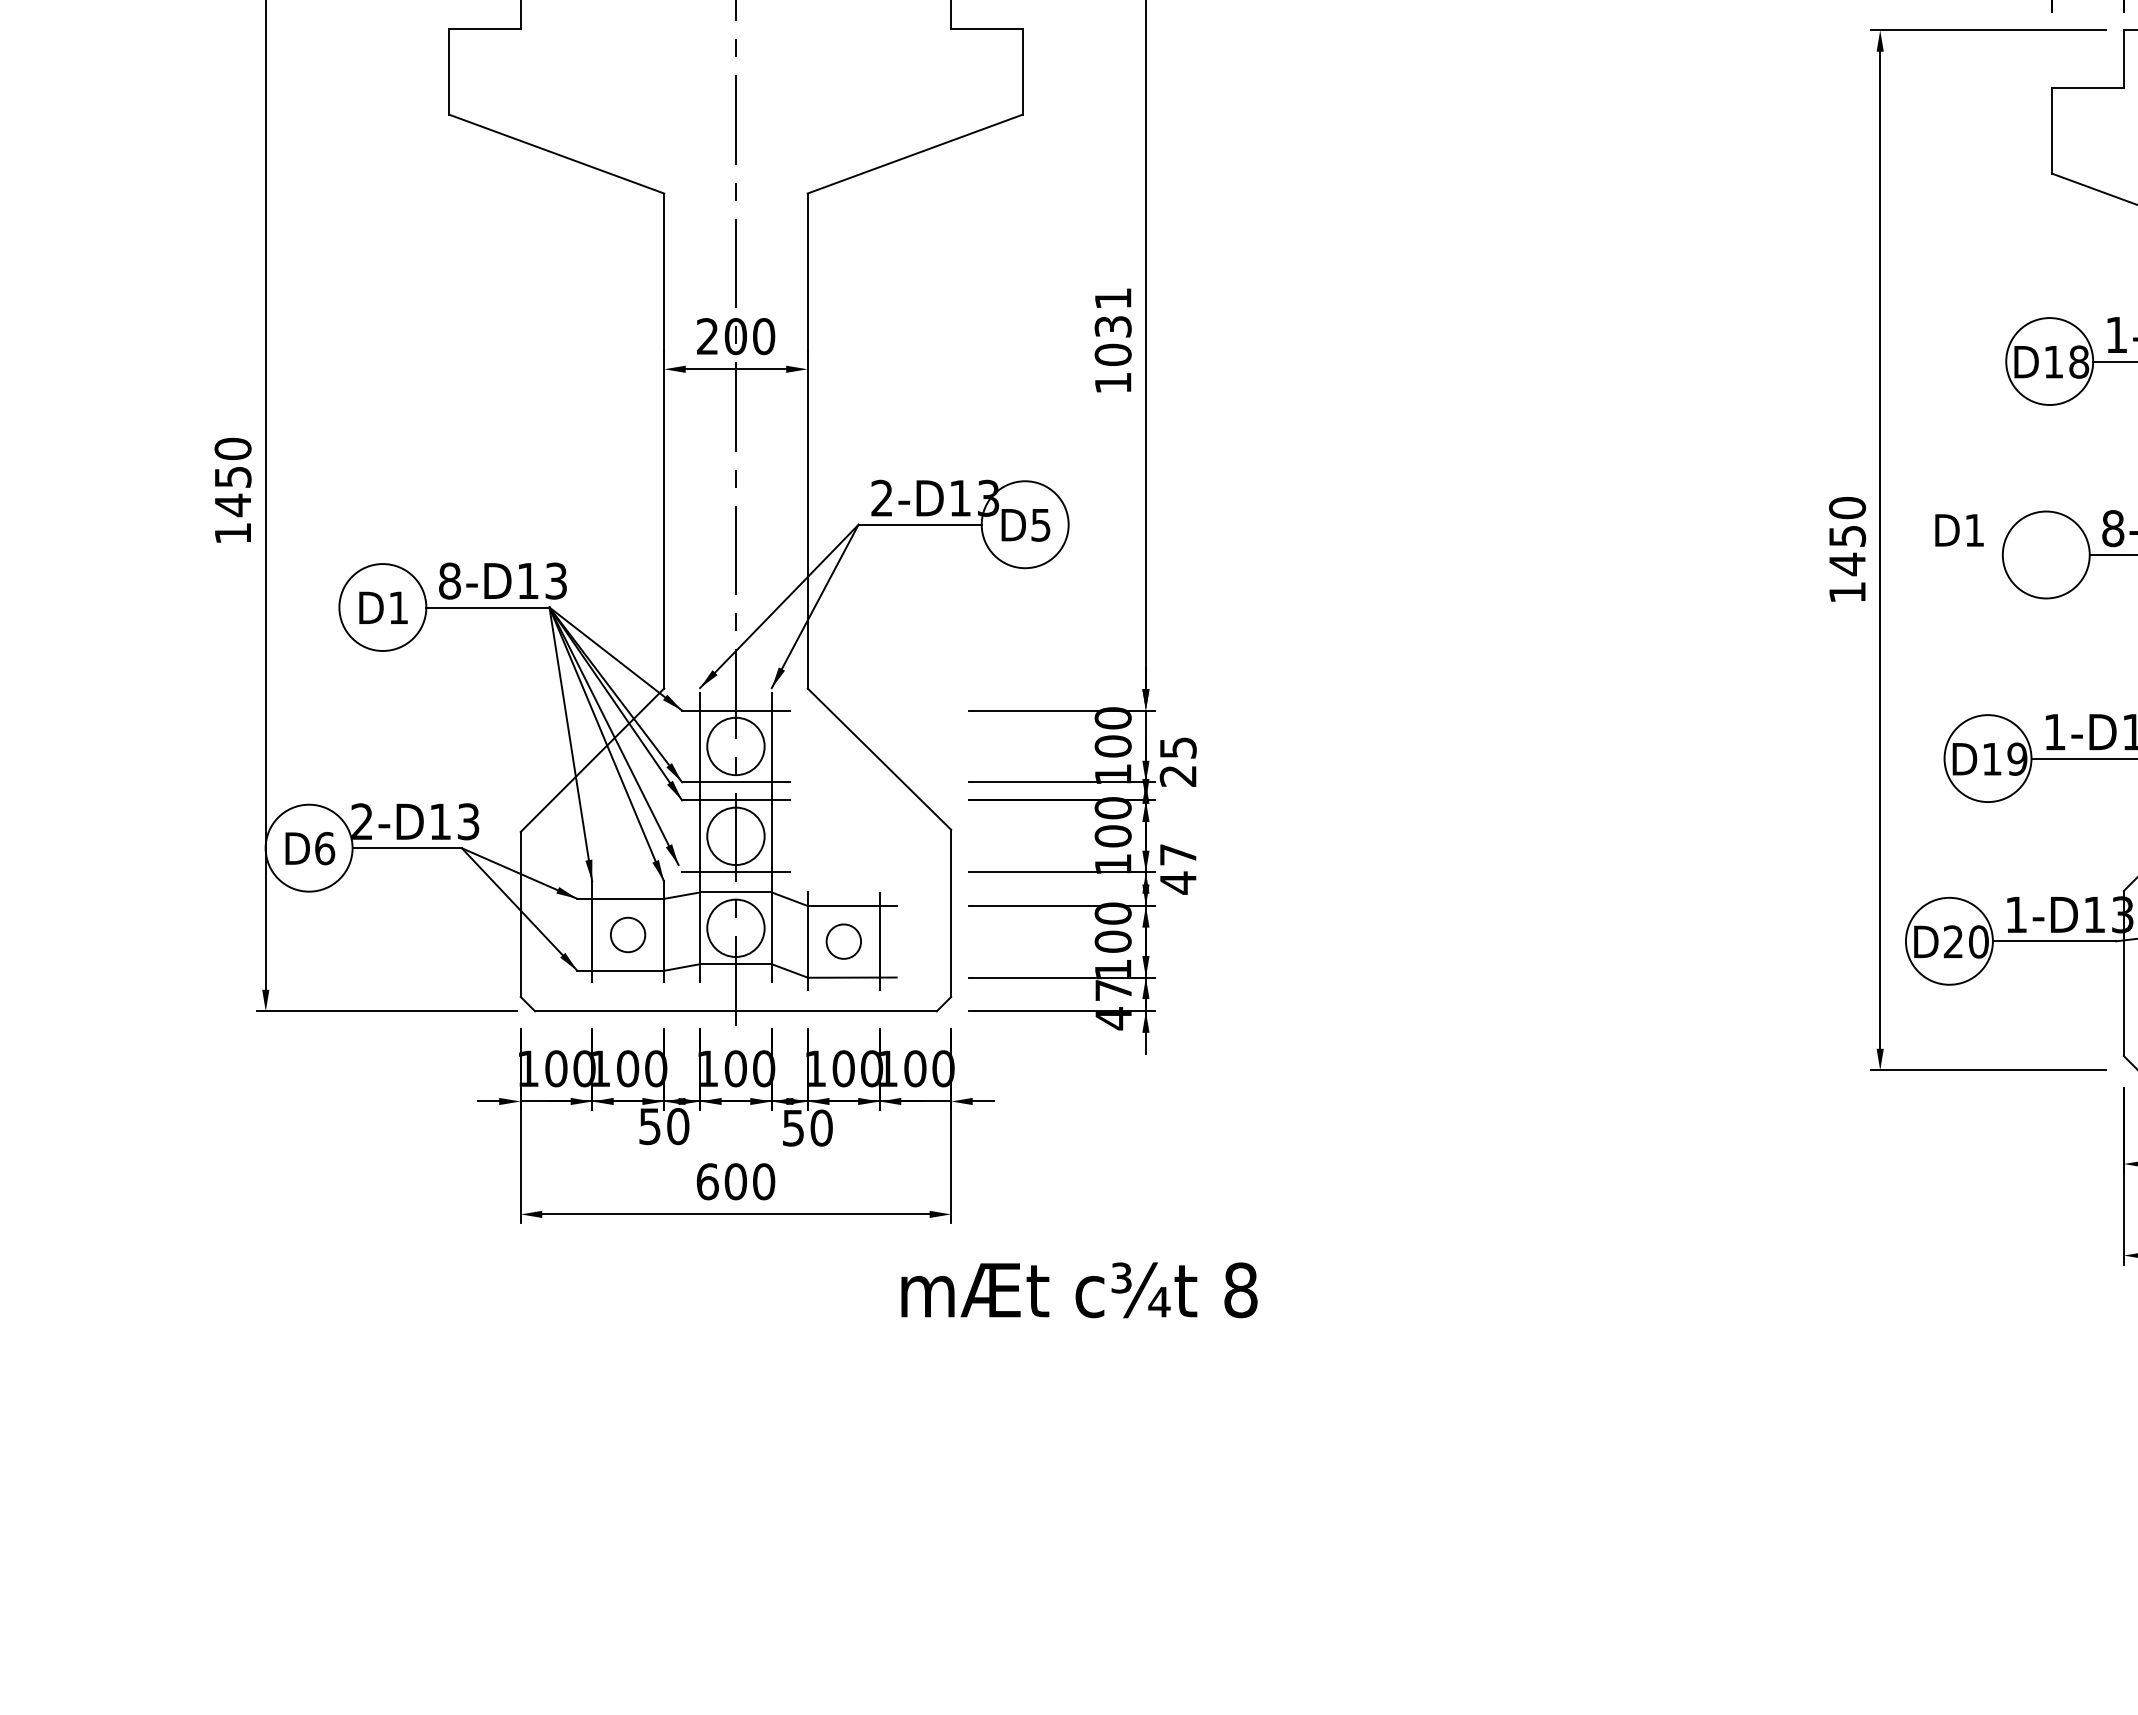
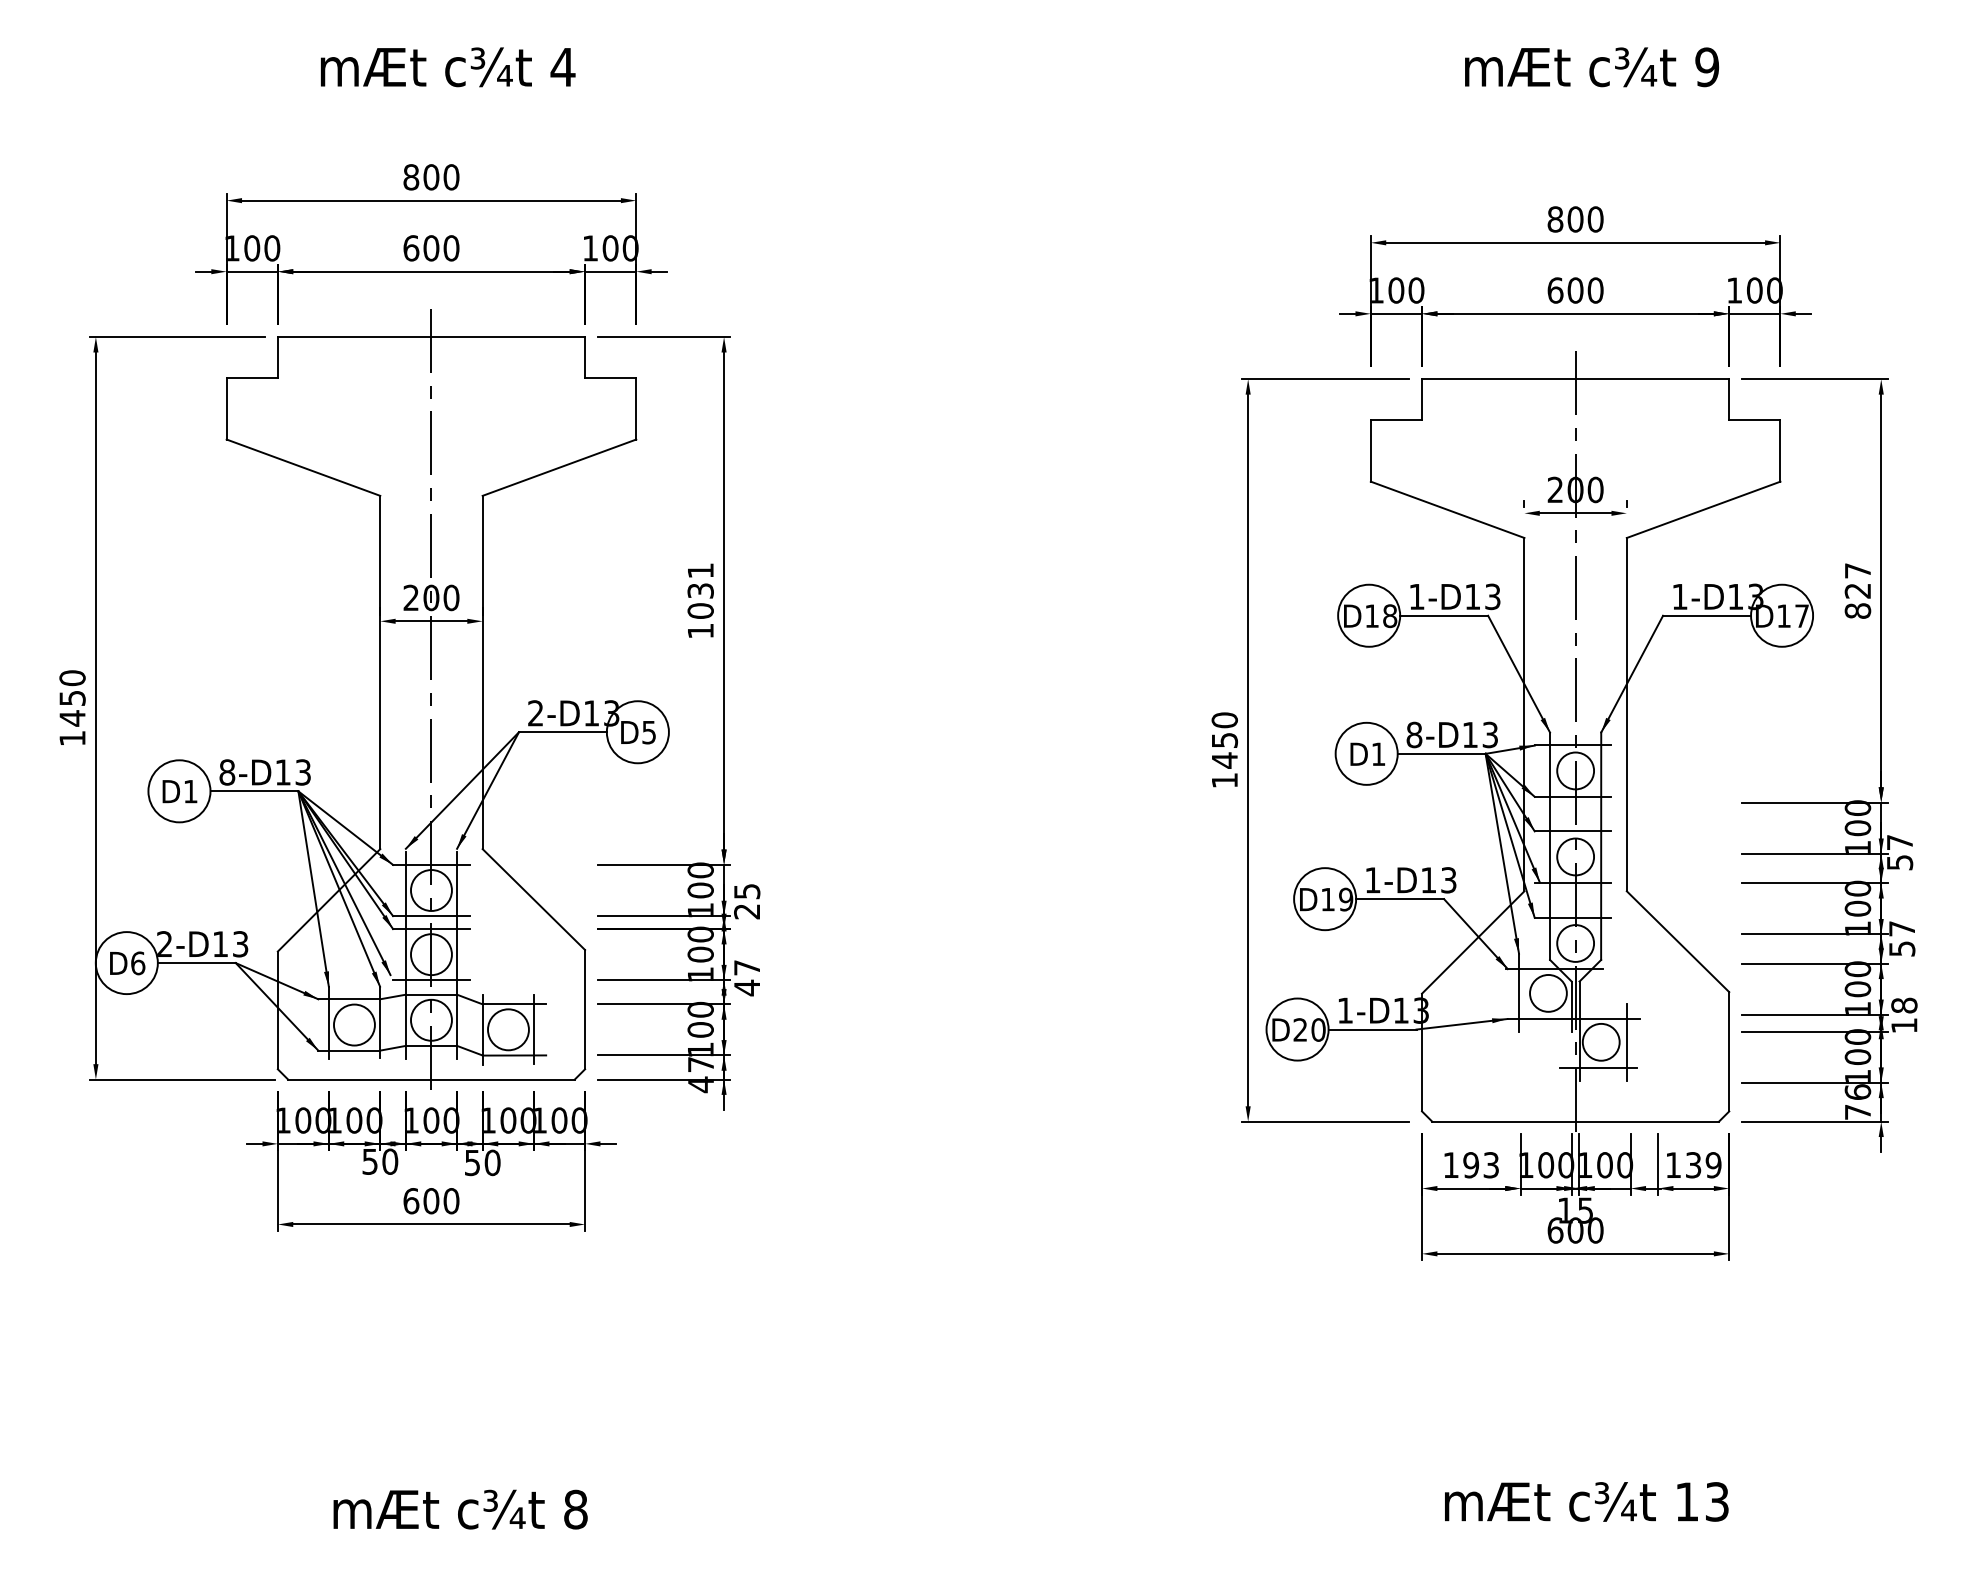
text: (1959, 529) -> (1367, 753), moved
circle: (626, 934) -> (353, 1024), size x1.67
circle: (843, 941) -> (508, 1029), size x1.67
text: (1079, 1290) -> (460, 1509), moved

